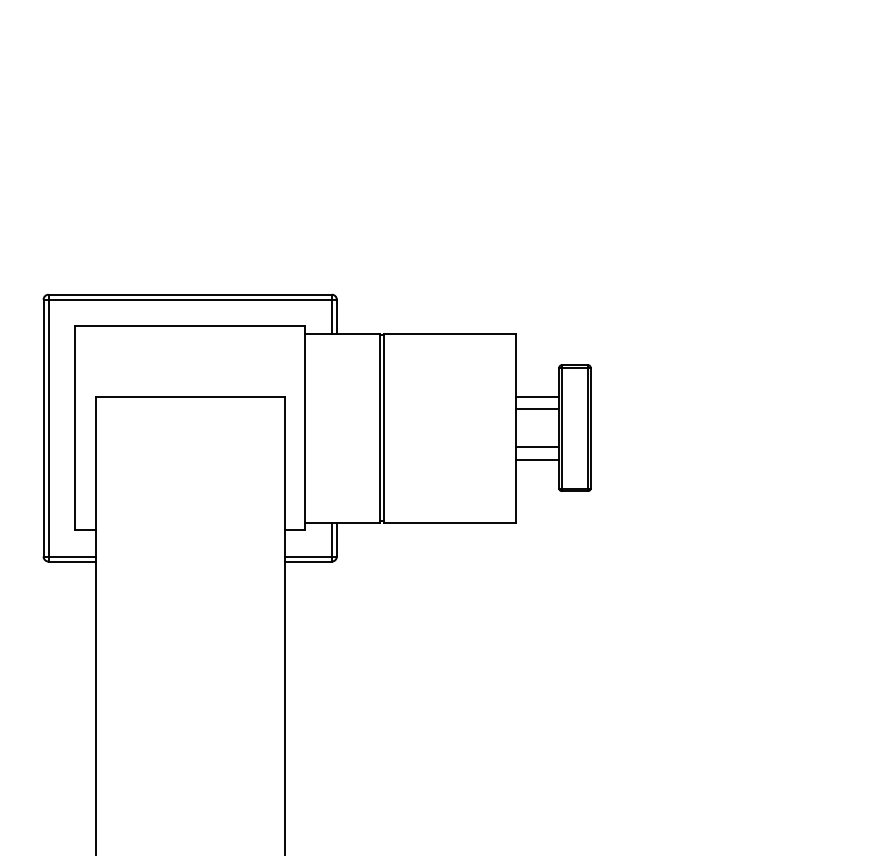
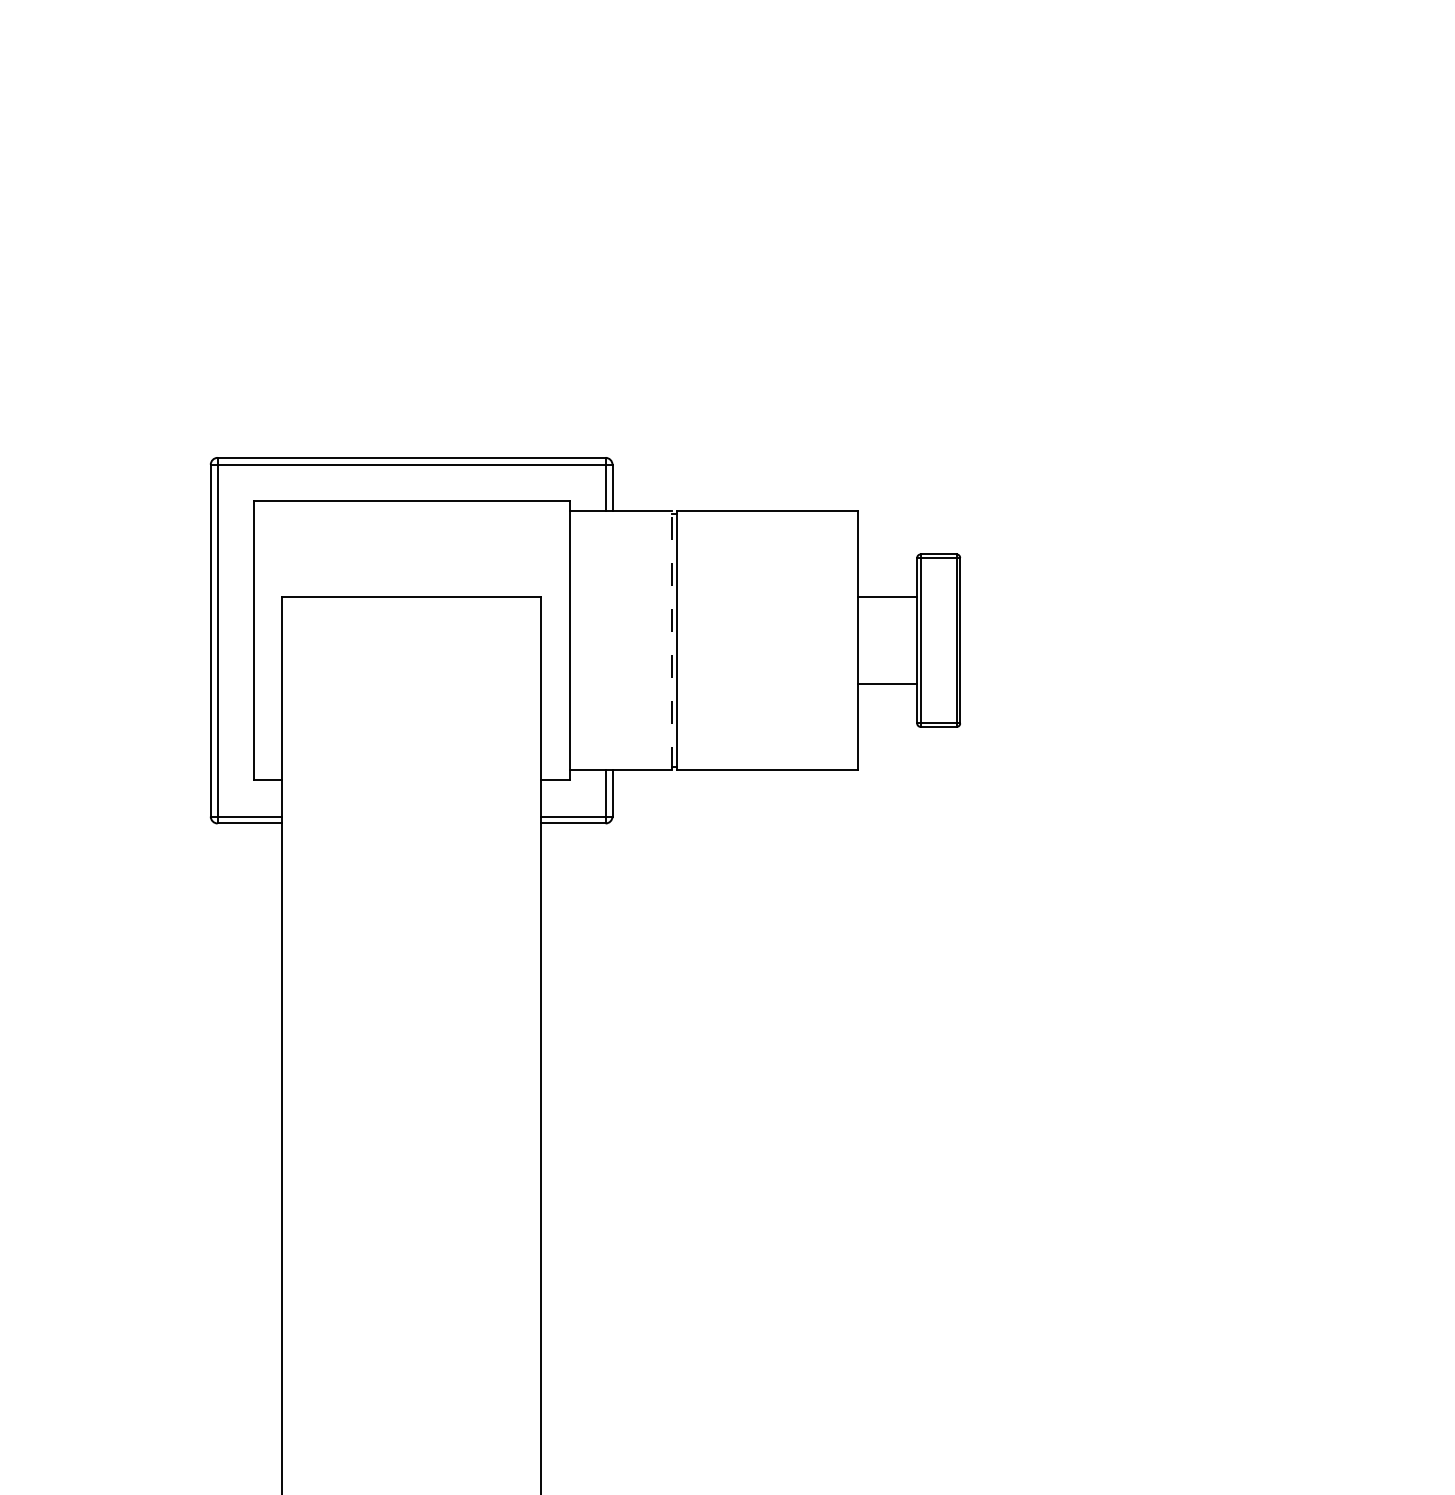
line: (537, 409) -> (887, 614), removed
line: (379, 428) -> (671, 640), solid -> dashed
line: (537, 447) -> (887, 666), removed

